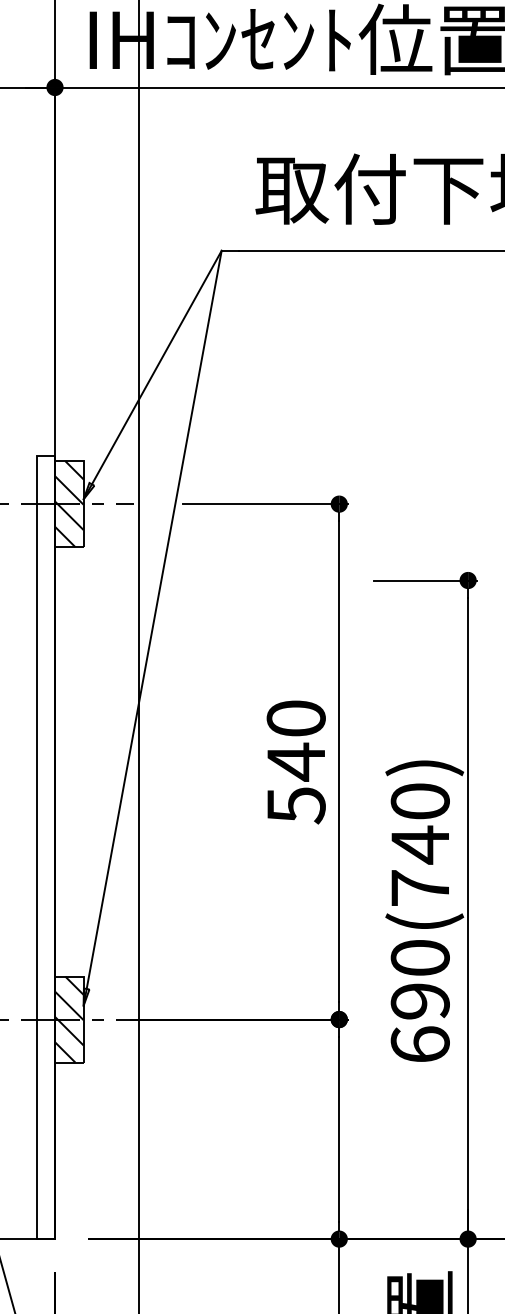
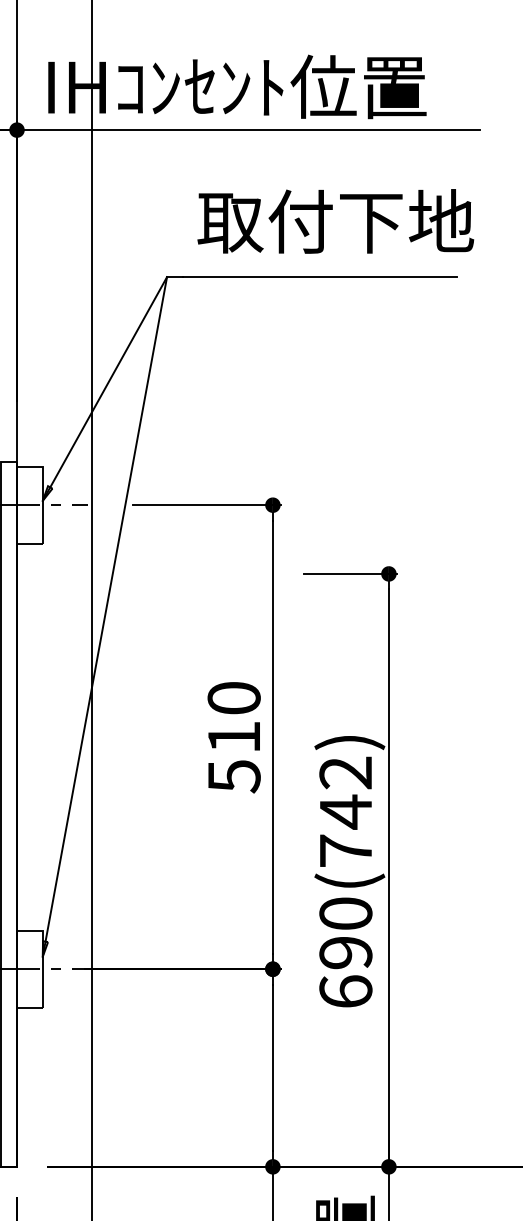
hatch: (68, 503) -> (29, 504), removed
text: (295, 762) -> (233, 737), 540 -> 510
text: (419, 801) -> (345, 772), 690(740) -> 690(742)
hatch: (68, 1018) -> (29, 968), removed

